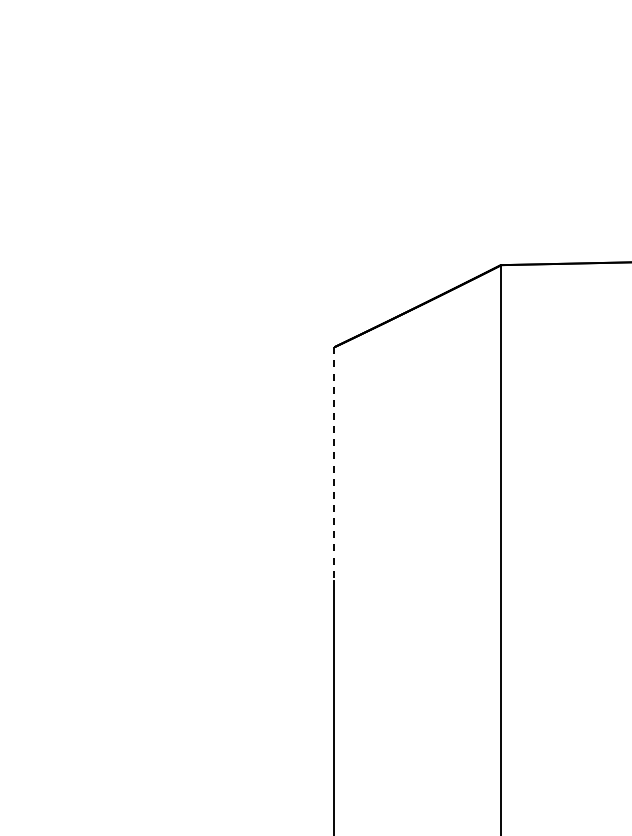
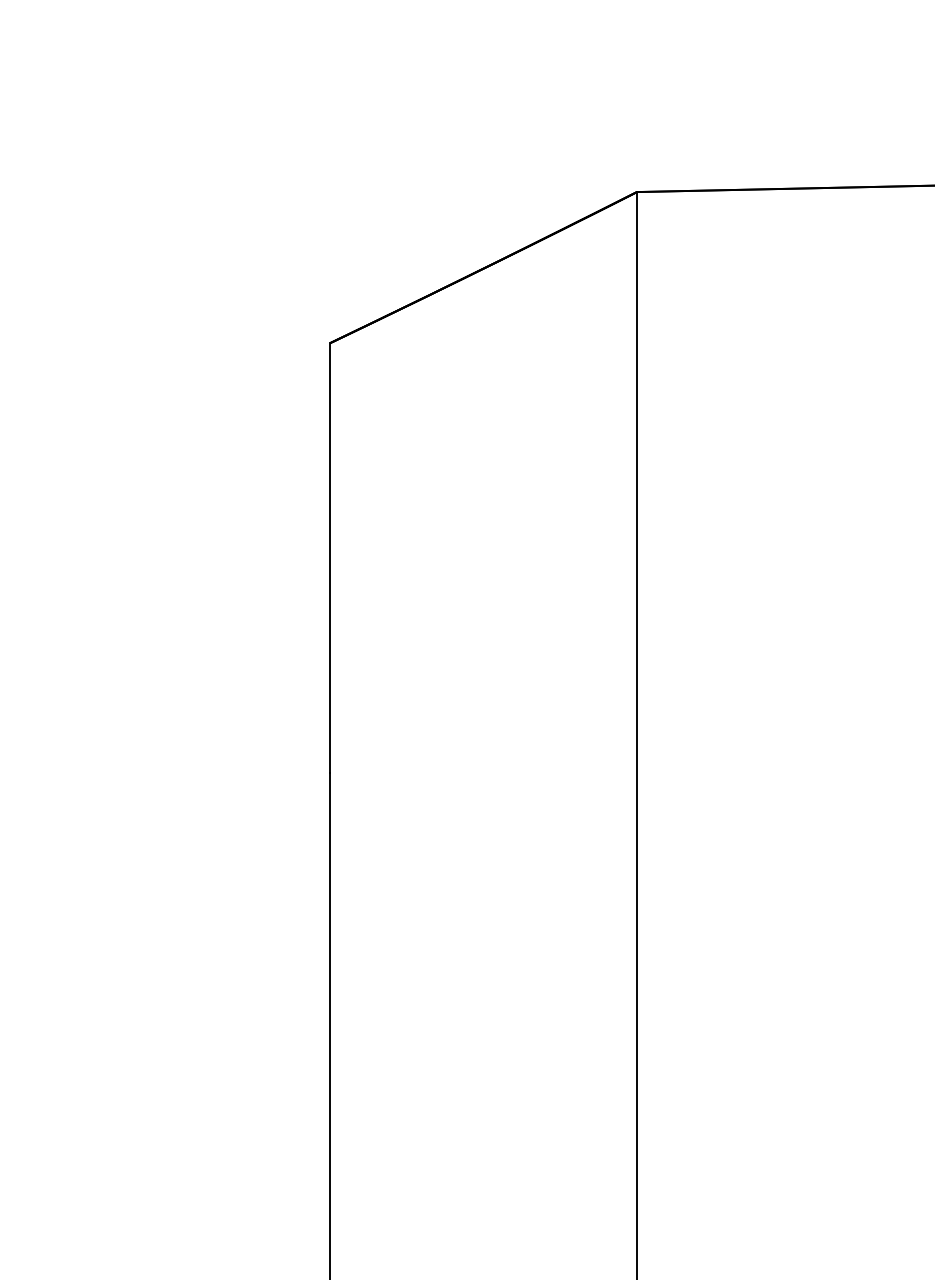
line: (334, 464) -> (330, 558), dashed -> solid

